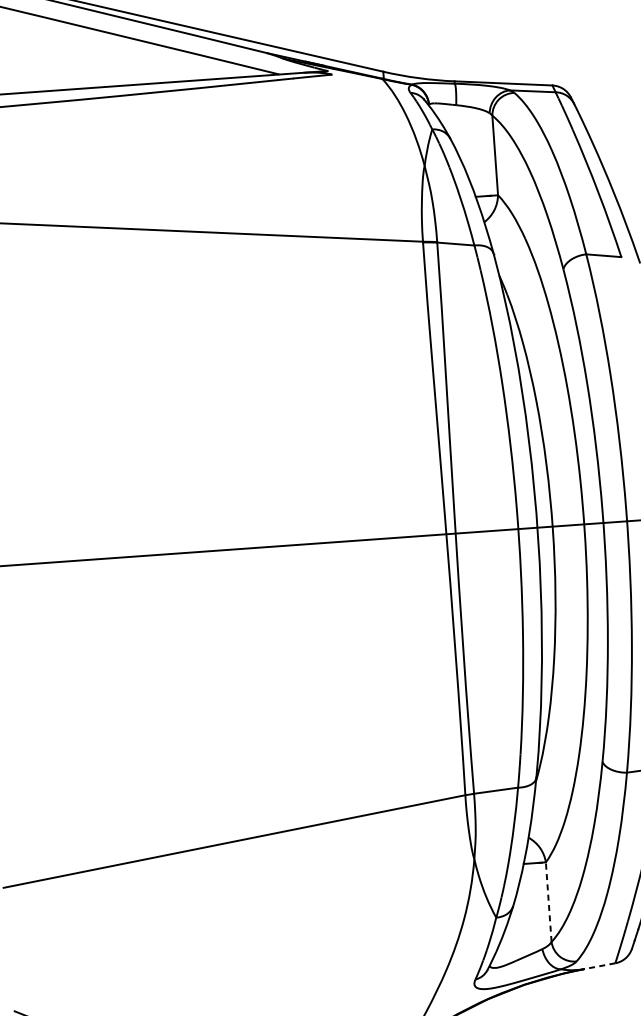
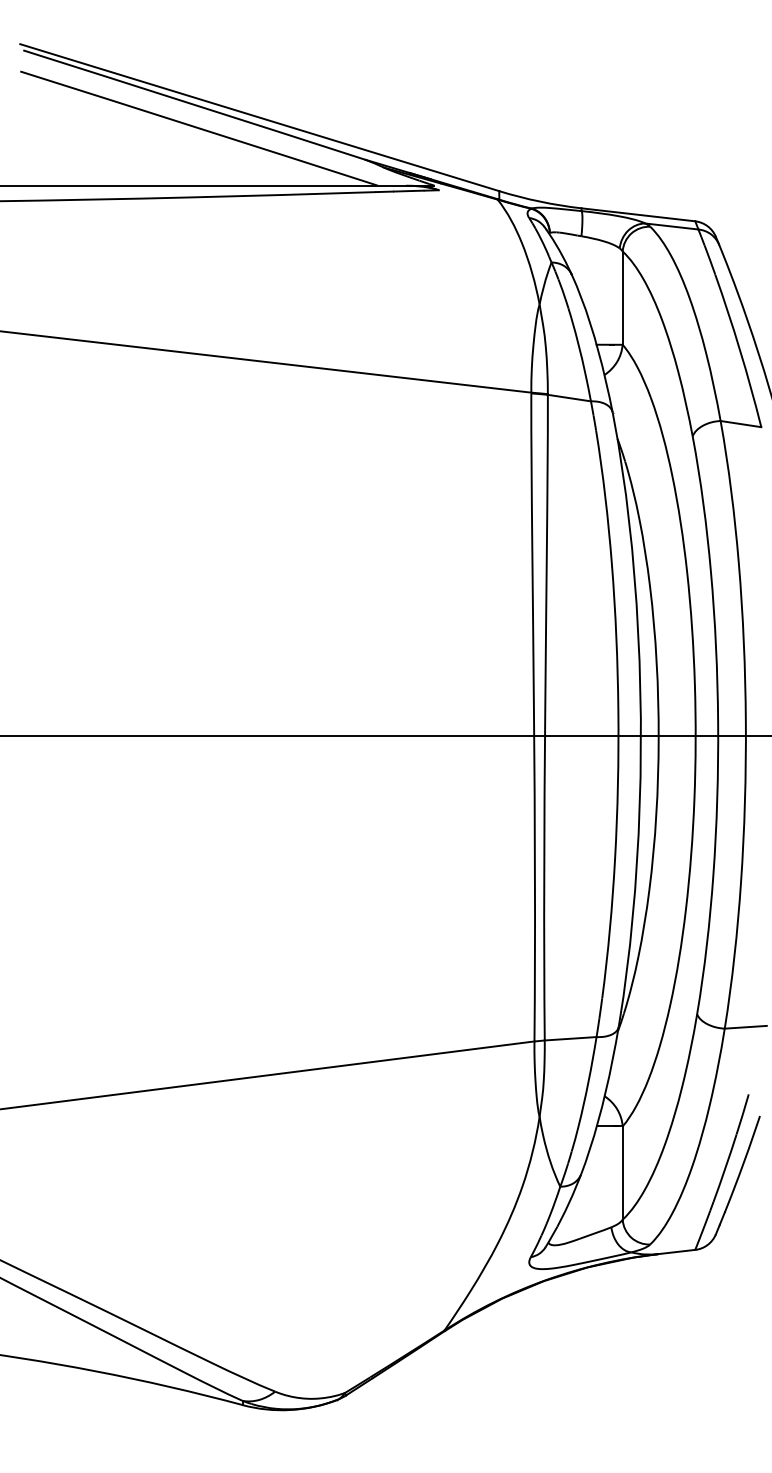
line: (548, 902) -> (622, 1173), dashed -> solid
line: (599, 966) -> (676, 1252), dashed -> solid

